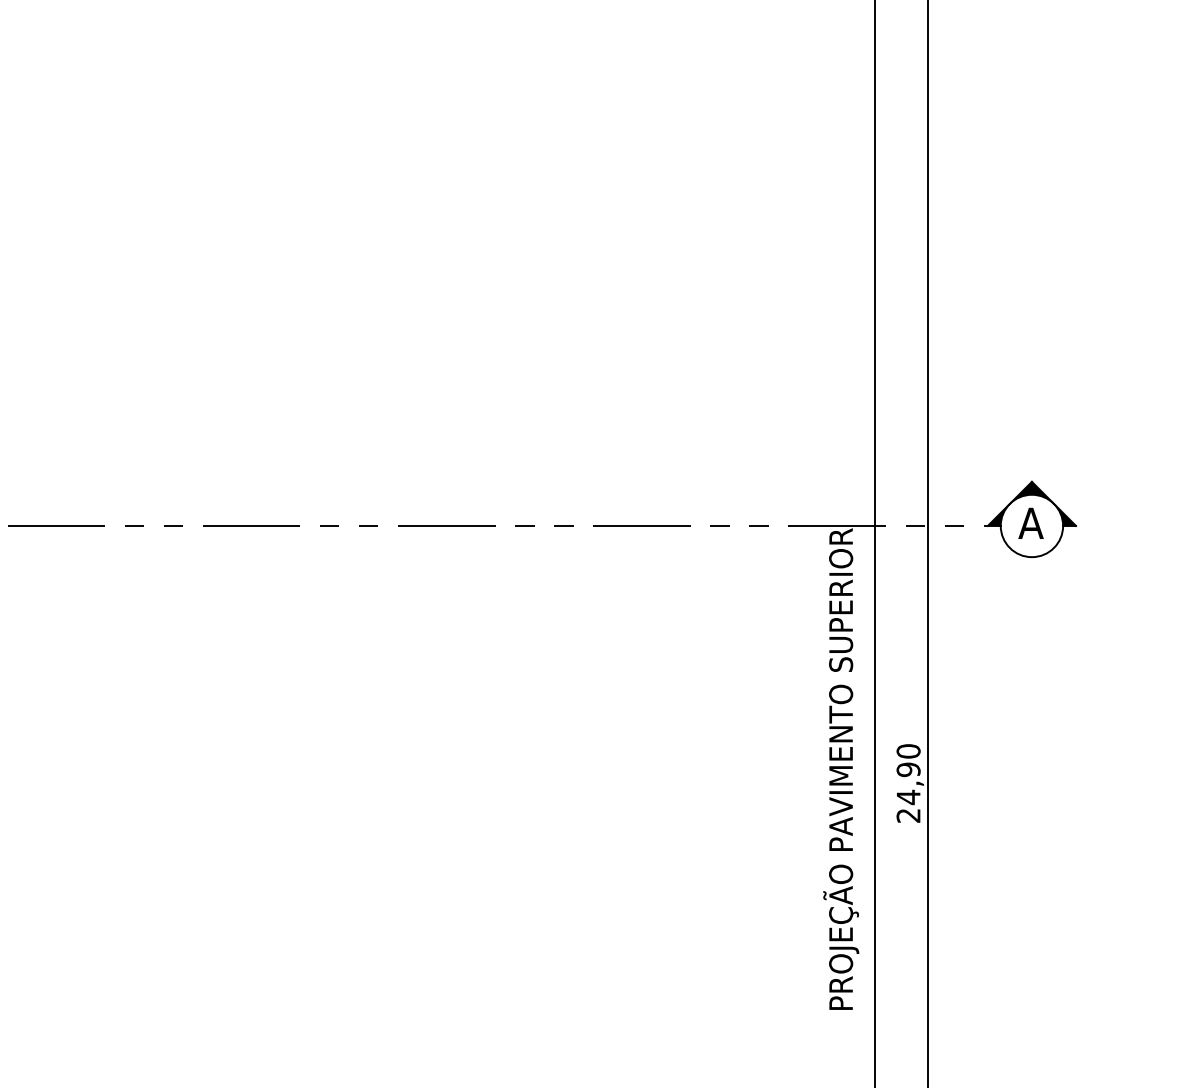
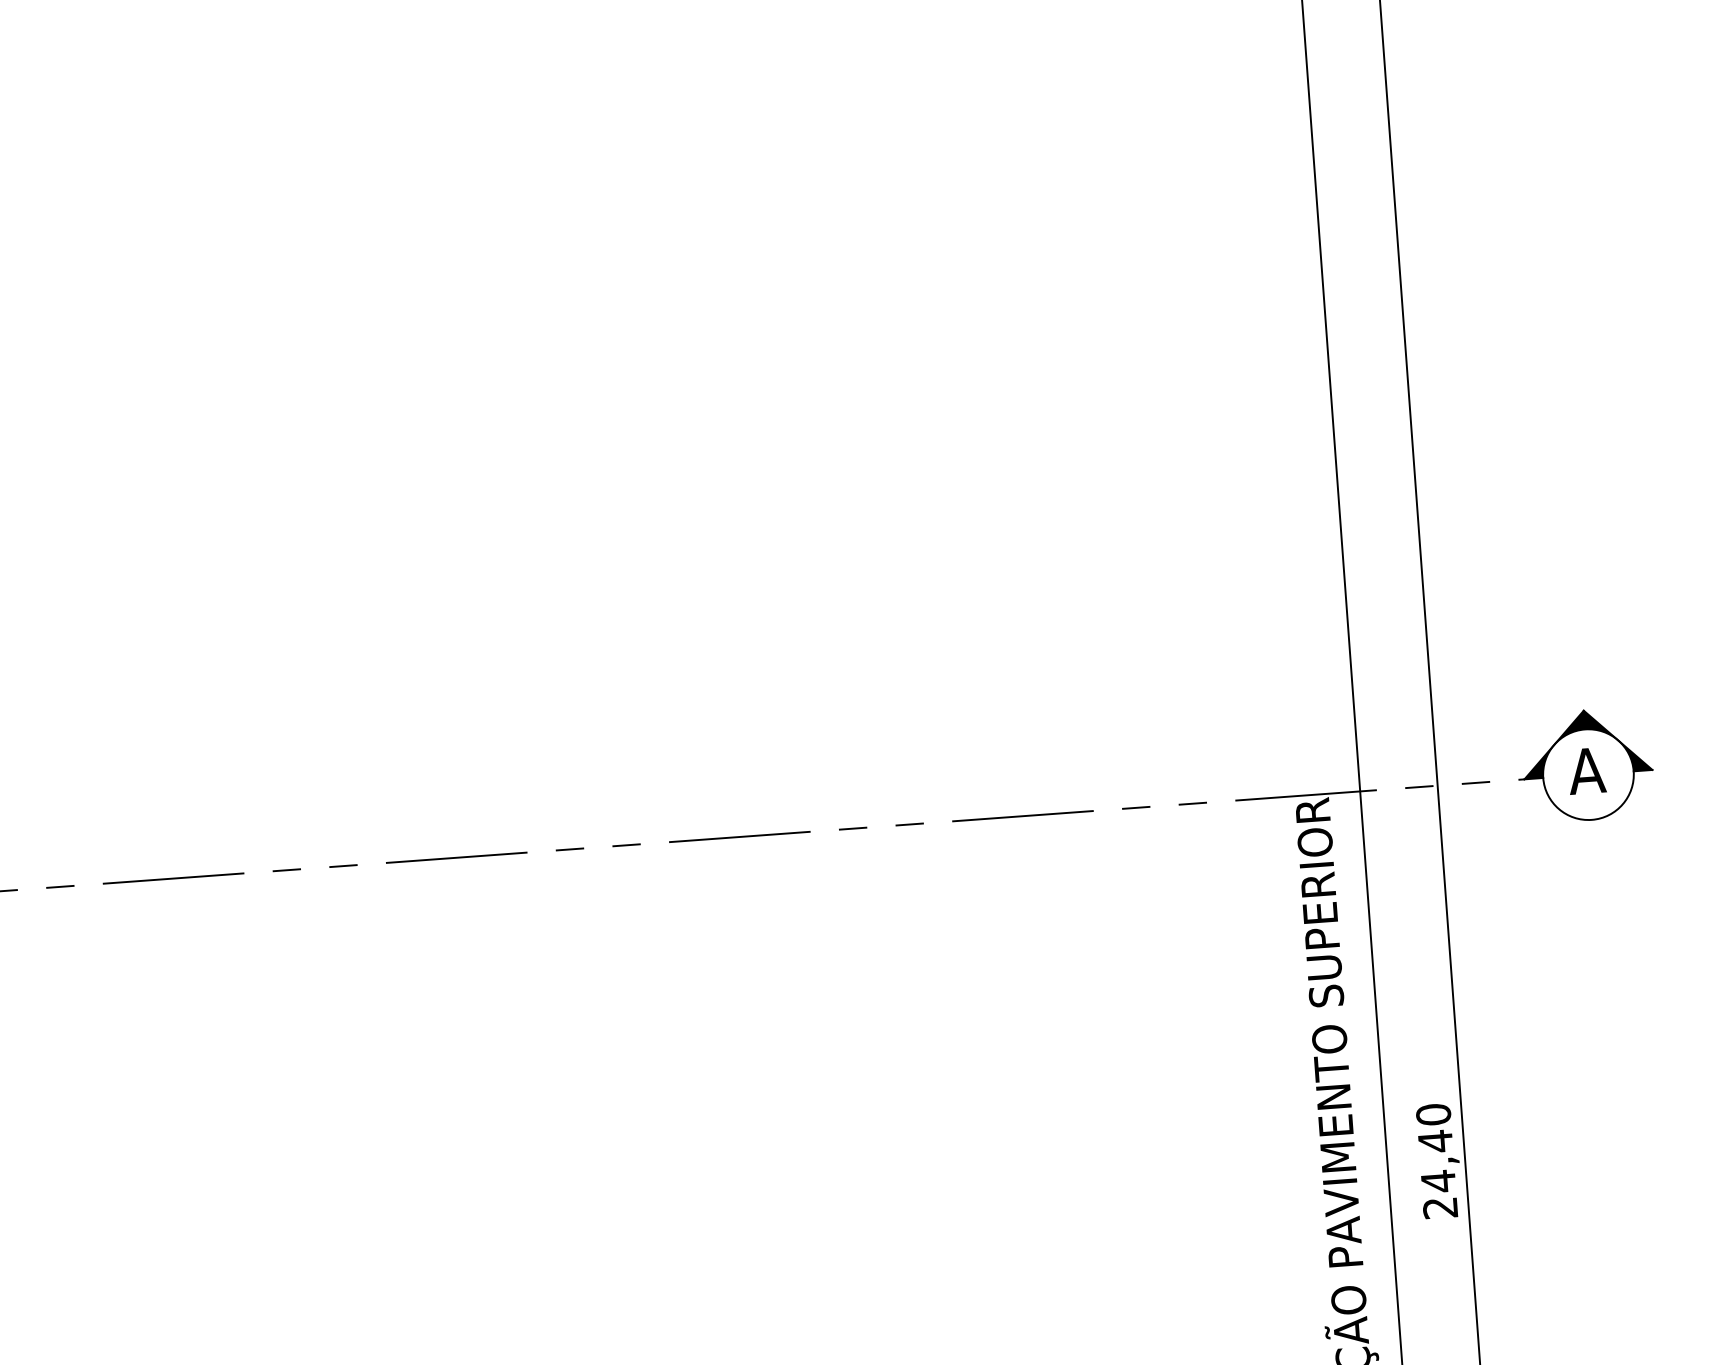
text: (908, 769) -> (1435, 1140), 24,90 -> 24,40

